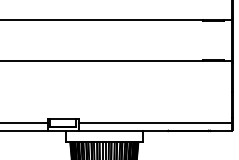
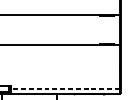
line: (155, 123) -> (65, 89), solid -> dashed

